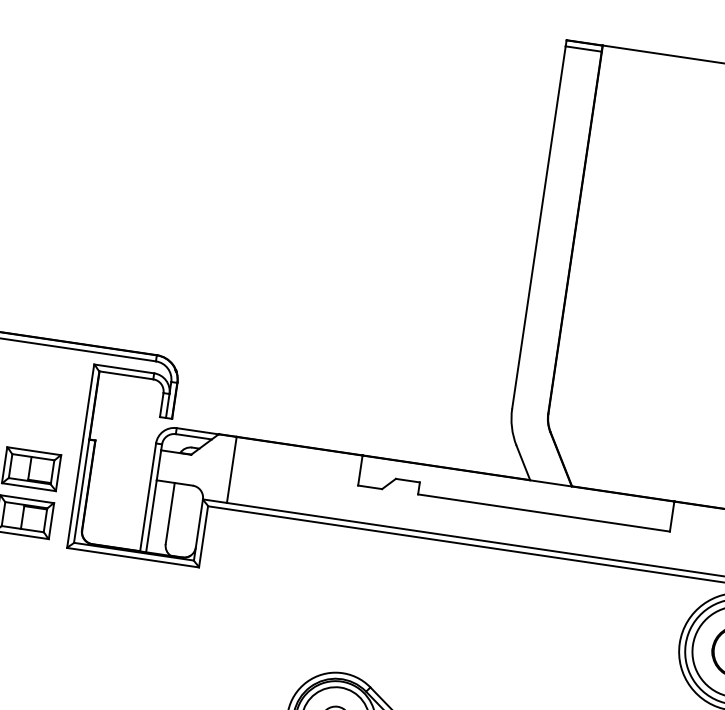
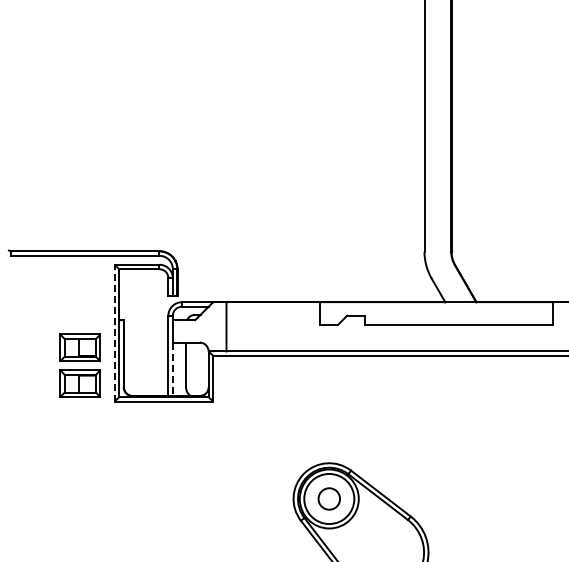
line: (80, 455) -> (114, 332), solid -> dashed
line: (150, 516) -> (172, 369), solid -> dashed

